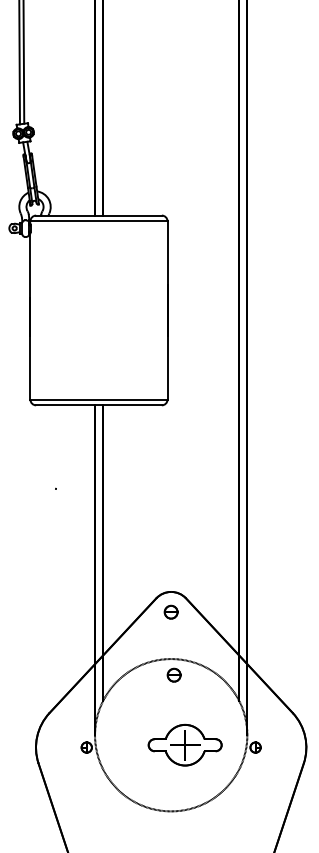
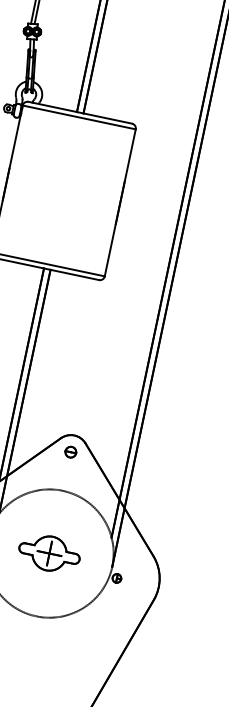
part: (173, 674) -> (61, 503), removed
part: (184, 744) -> (49, 552), moved

